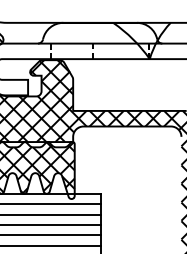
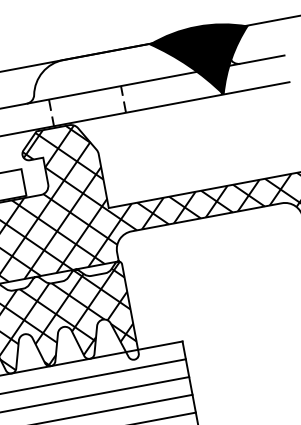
fill: (141, 38) -> (202, 61), added

